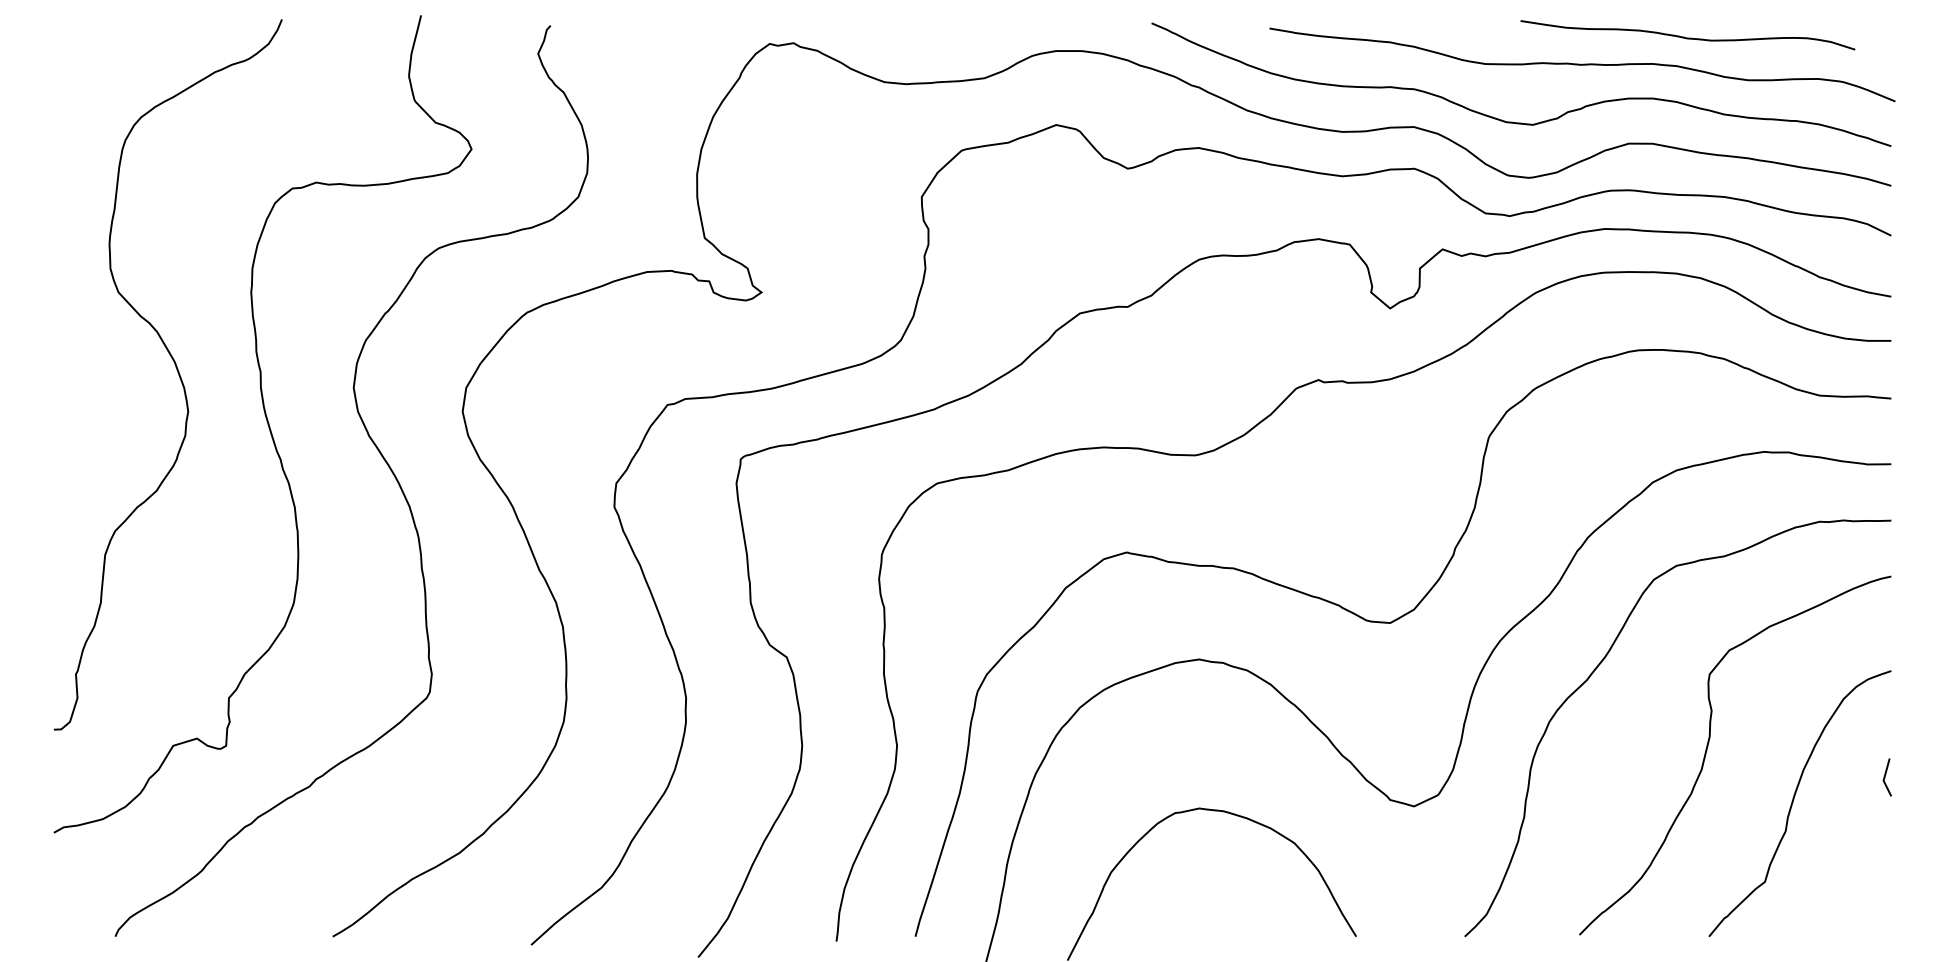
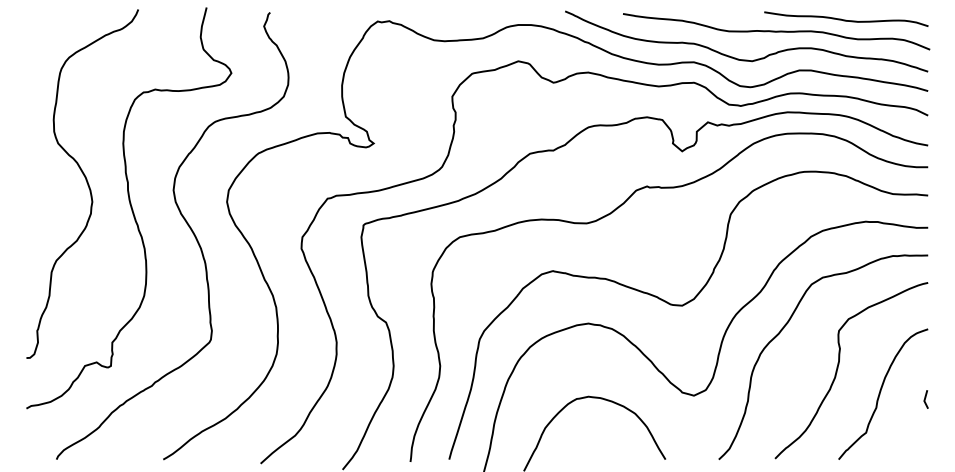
curve: (1686, 35) -> (845, 19), moved
line: (1885, 777) -> (925, 399), moved

